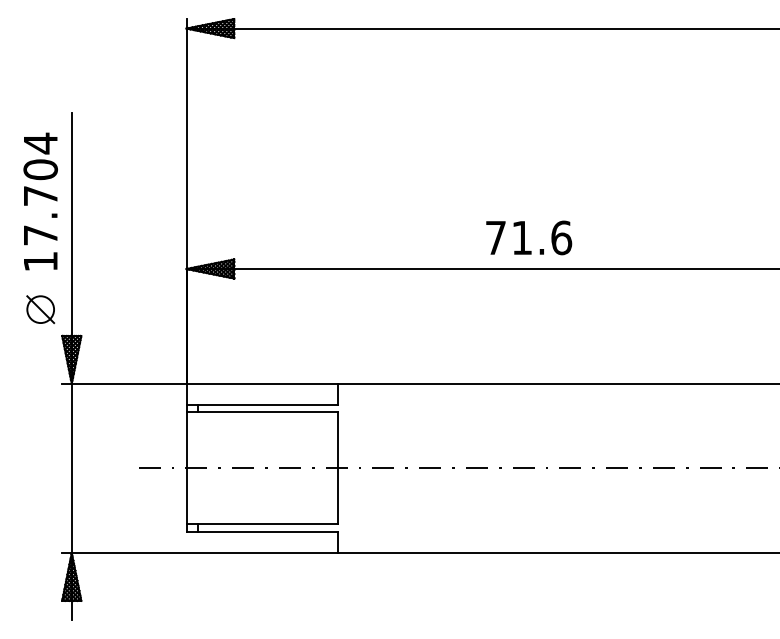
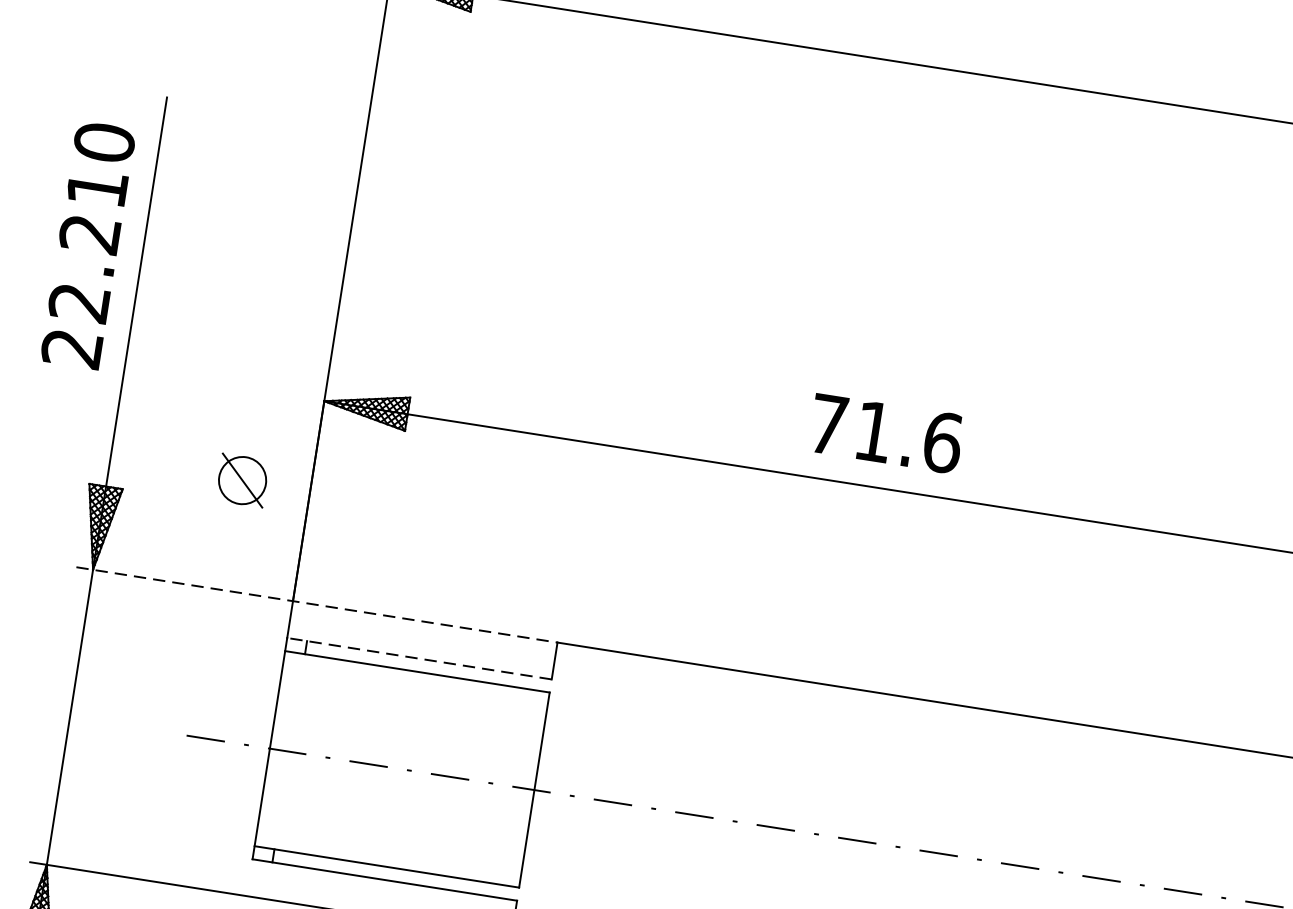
text: (40, 201) -> (88, 243), 17.704 -> 22.210
text: (529, 237) -> (887, 433), moved
part: (40, 309) -> (242, 480), moved
line: (200, 383) -> (317, 604), solid -> dashed
line: (262, 404) -> (419, 658), solid -> dashed

